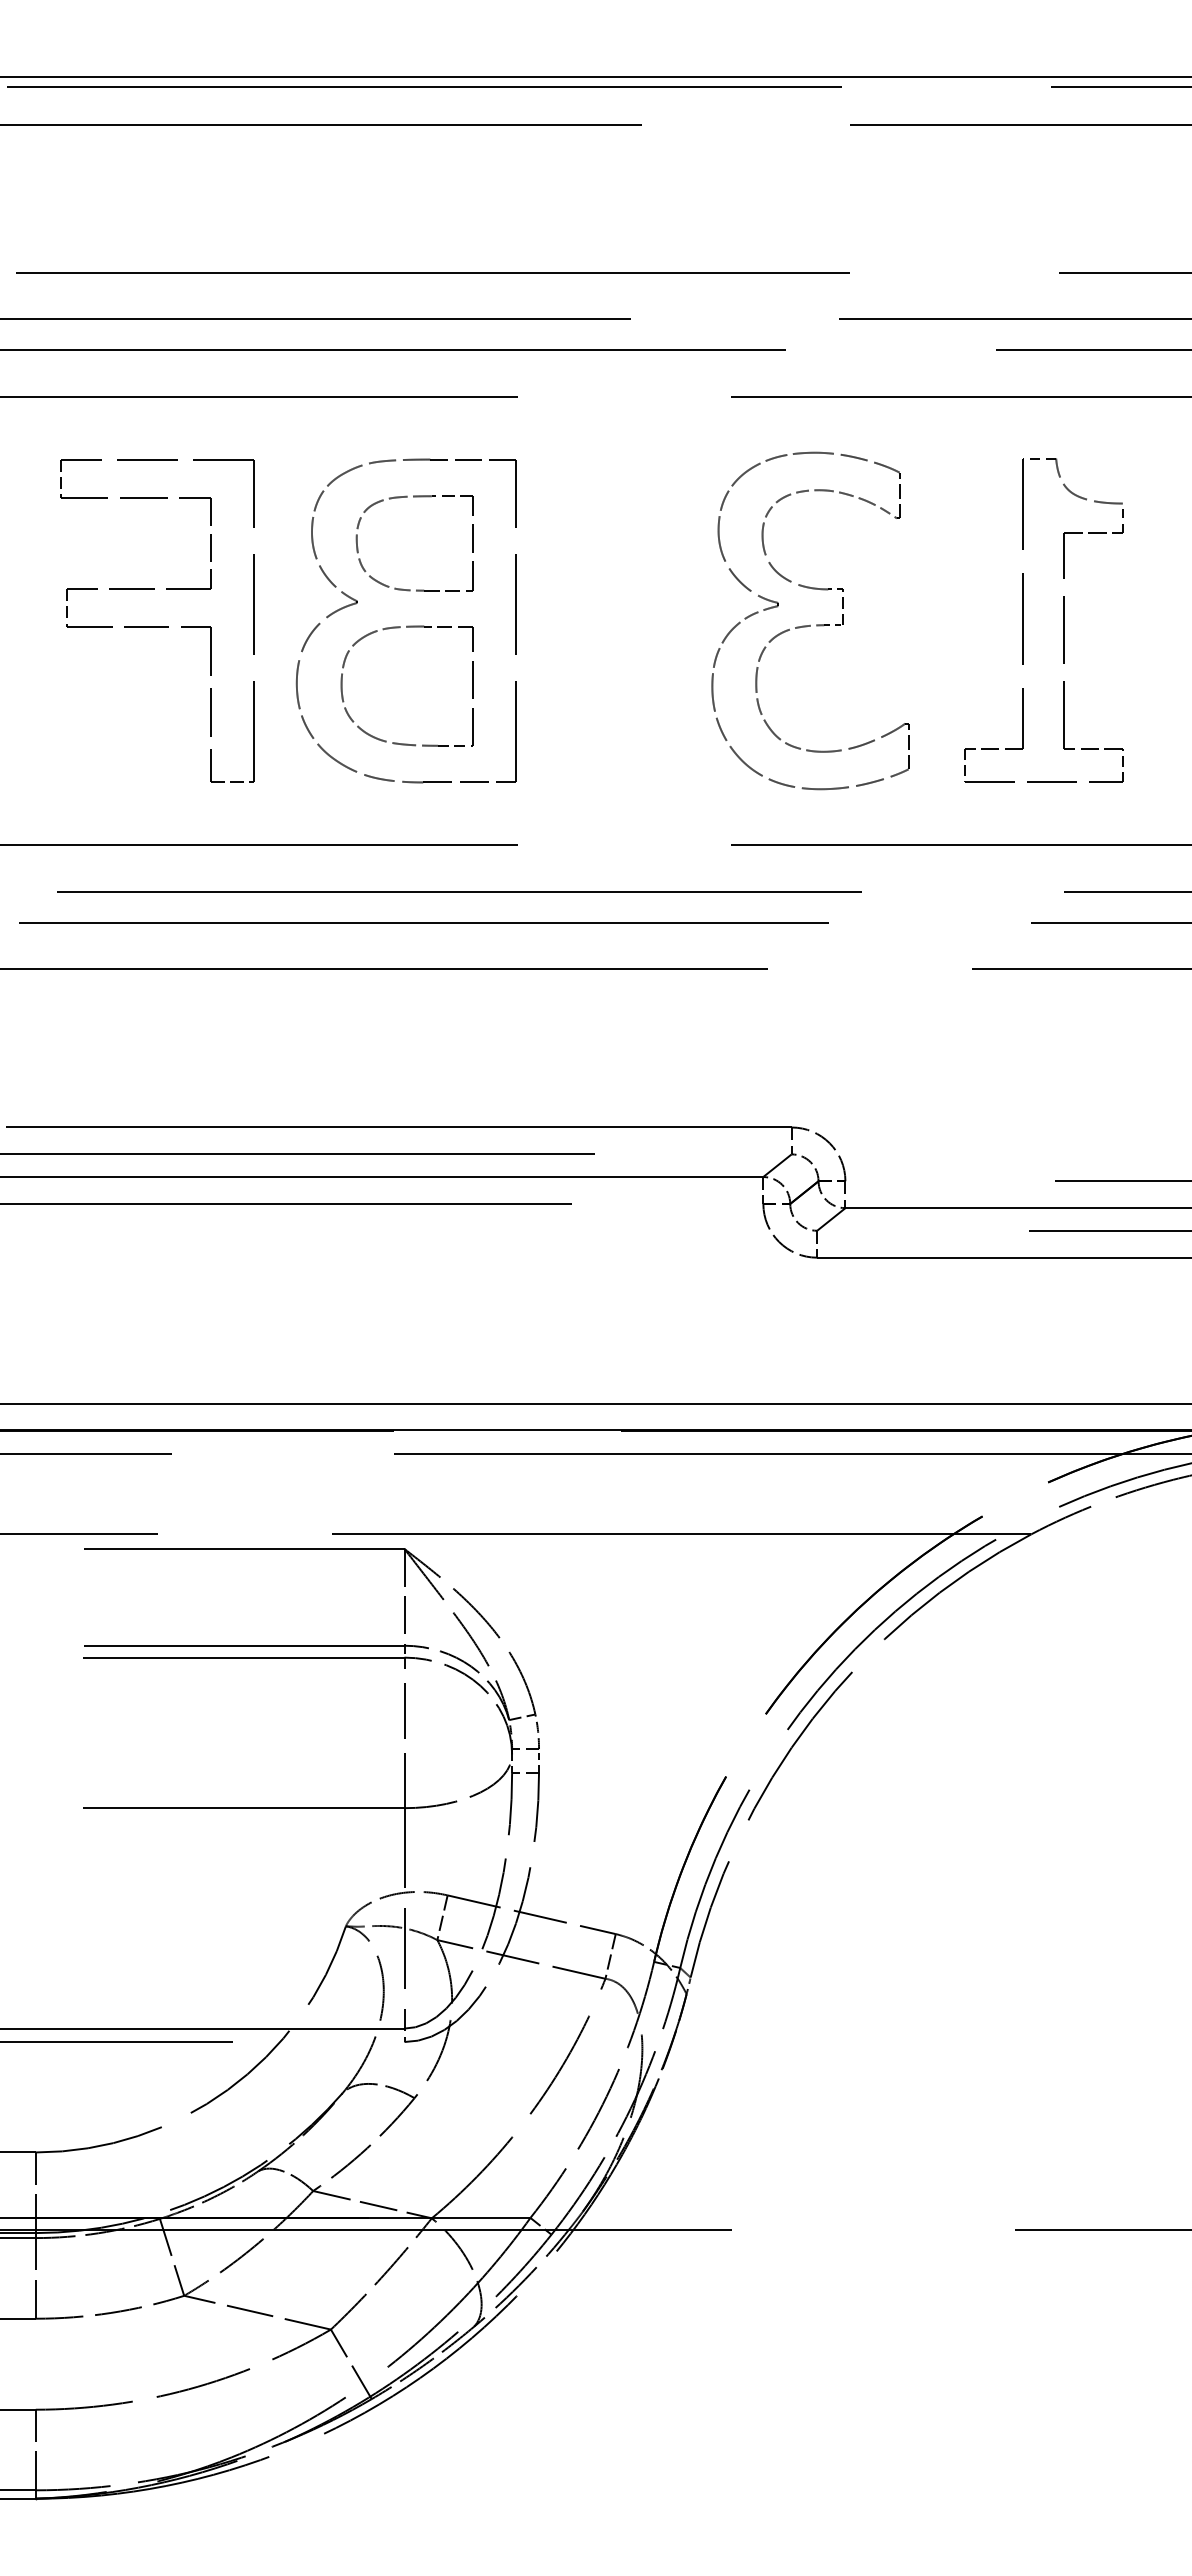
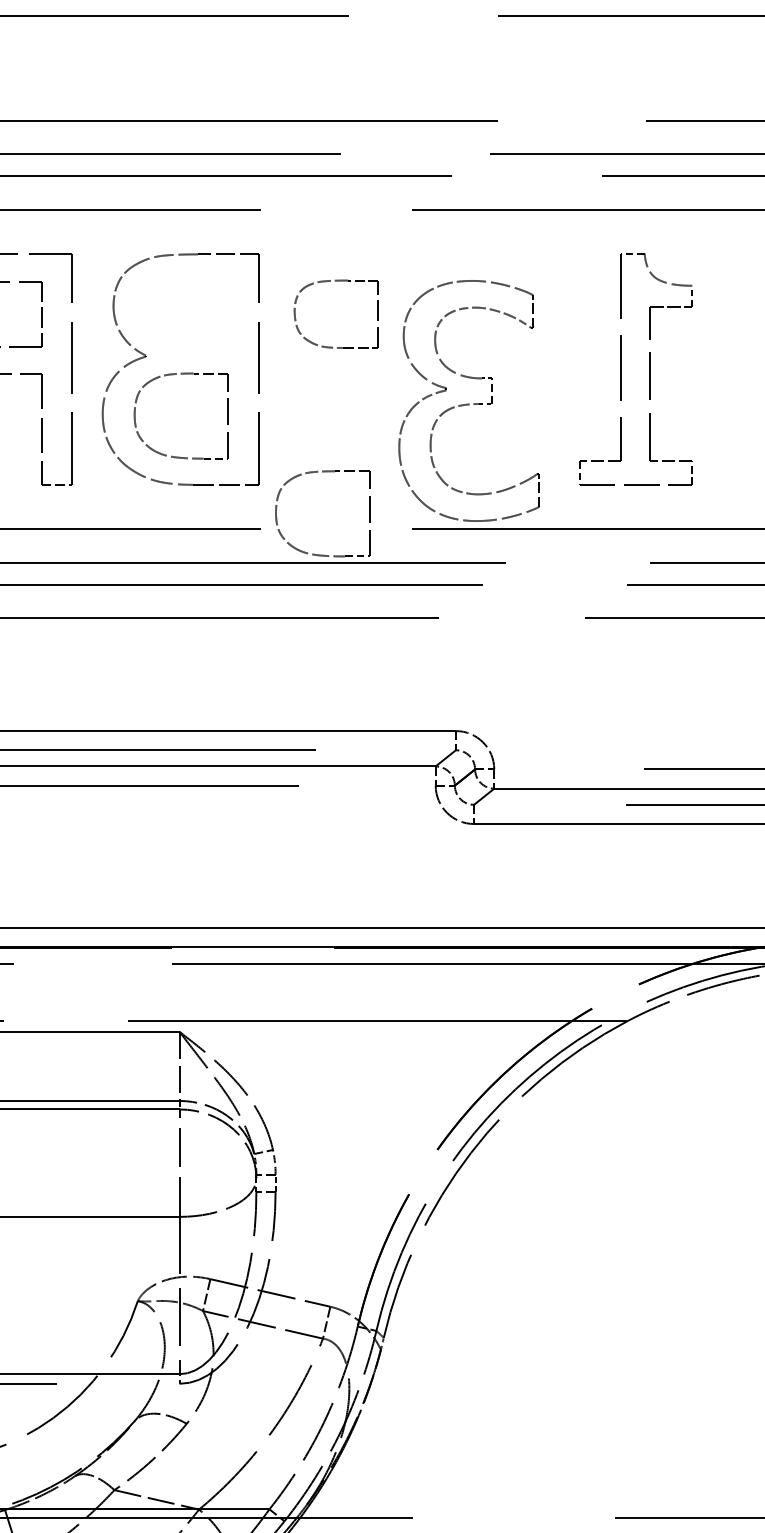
part: (414, 497) -> (335, 281), moved
part: (810, 620) -> (469, 400), moved
part: (597, 765) -> (317, 472), added

